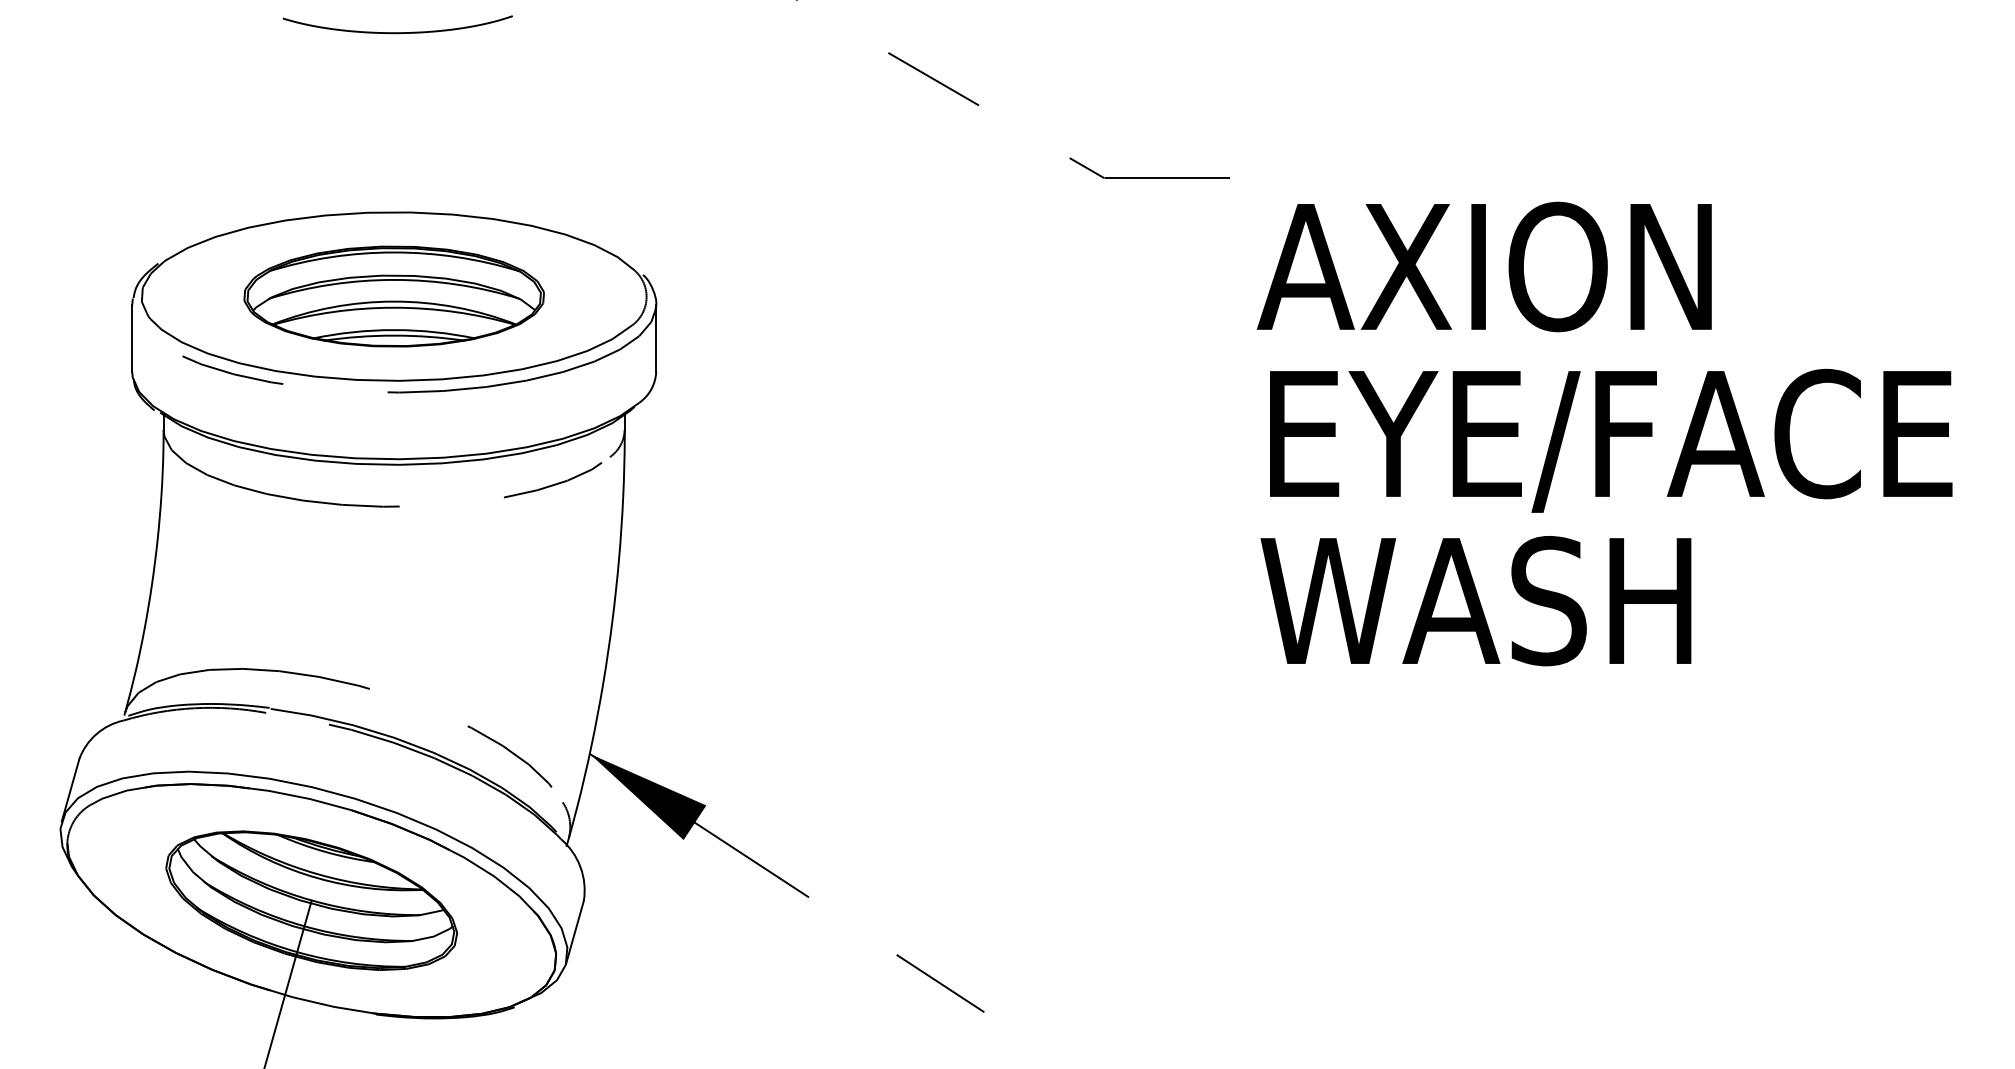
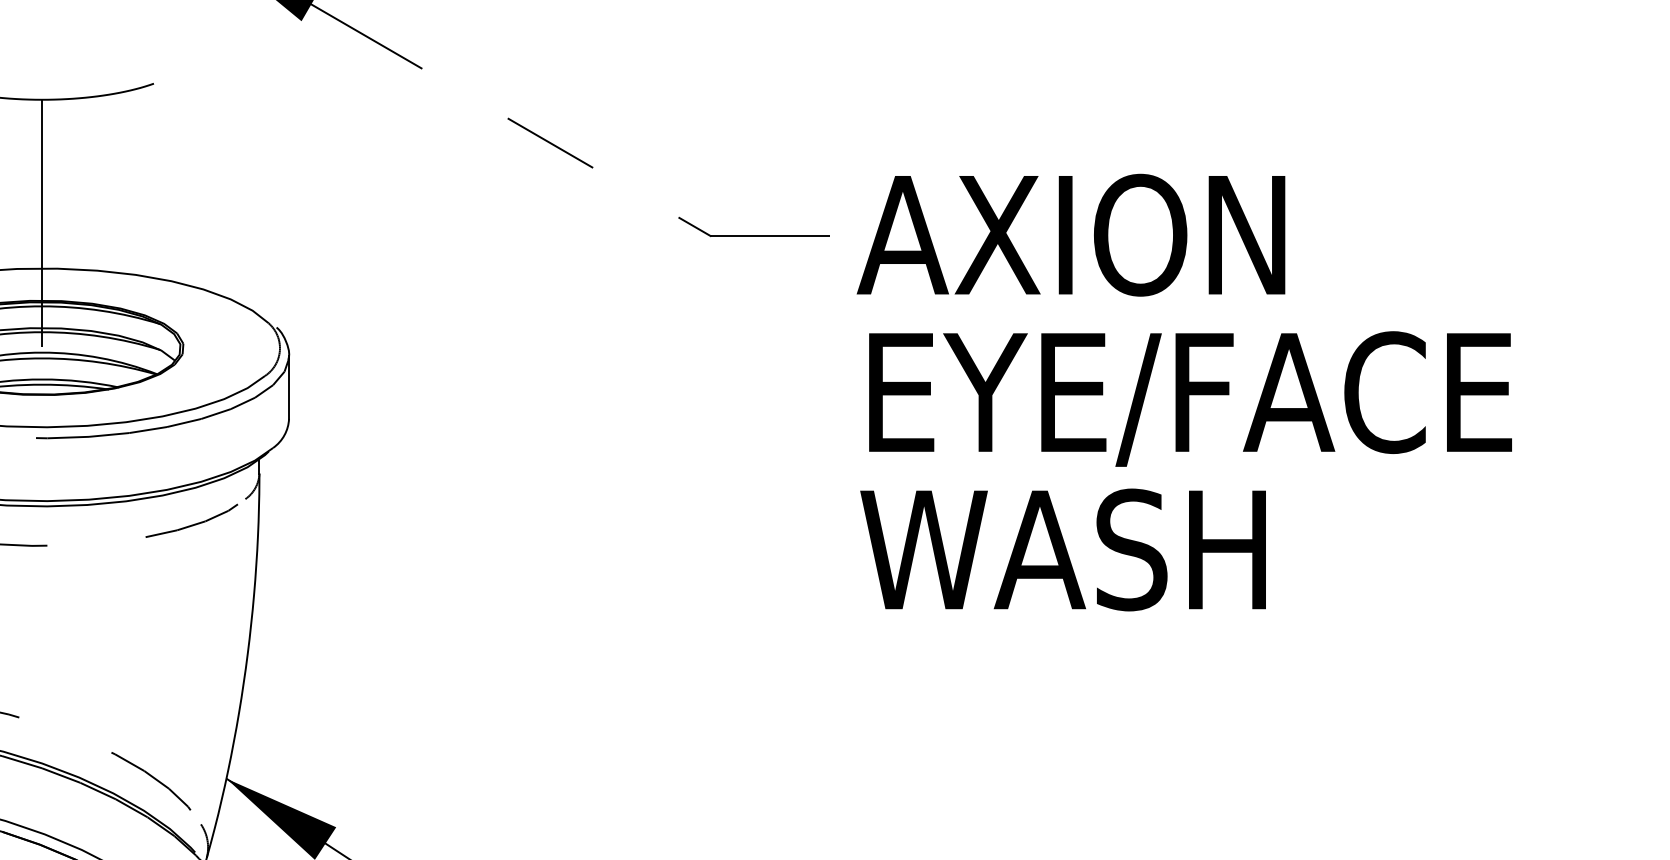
line: (394, 164) -> (42, 223), added
text: (1604, 433) -> (1184, 392), moved

